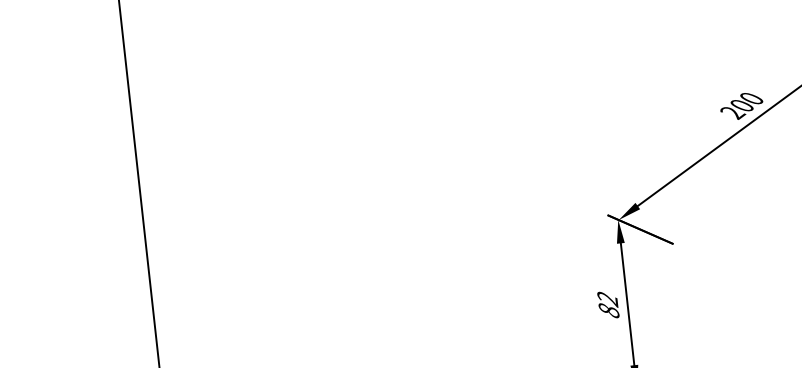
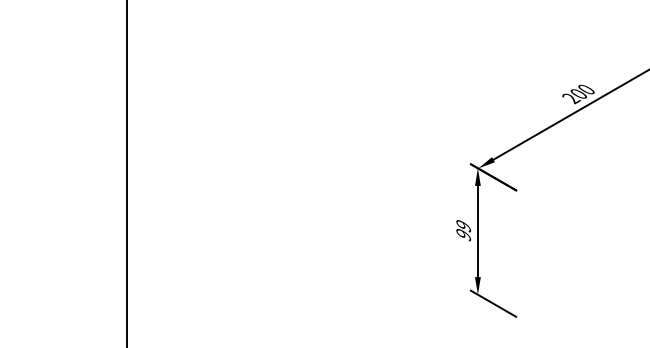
text: (608, 305) -> (463, 230), 82 -> 99

